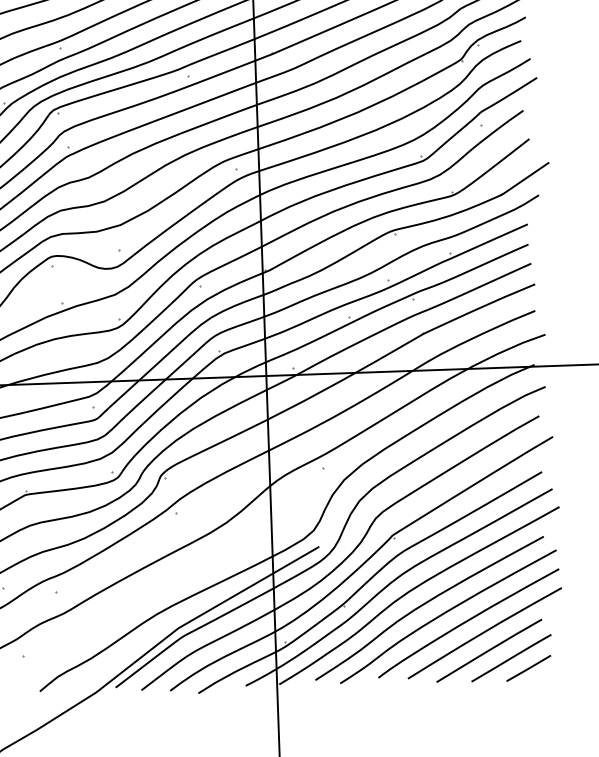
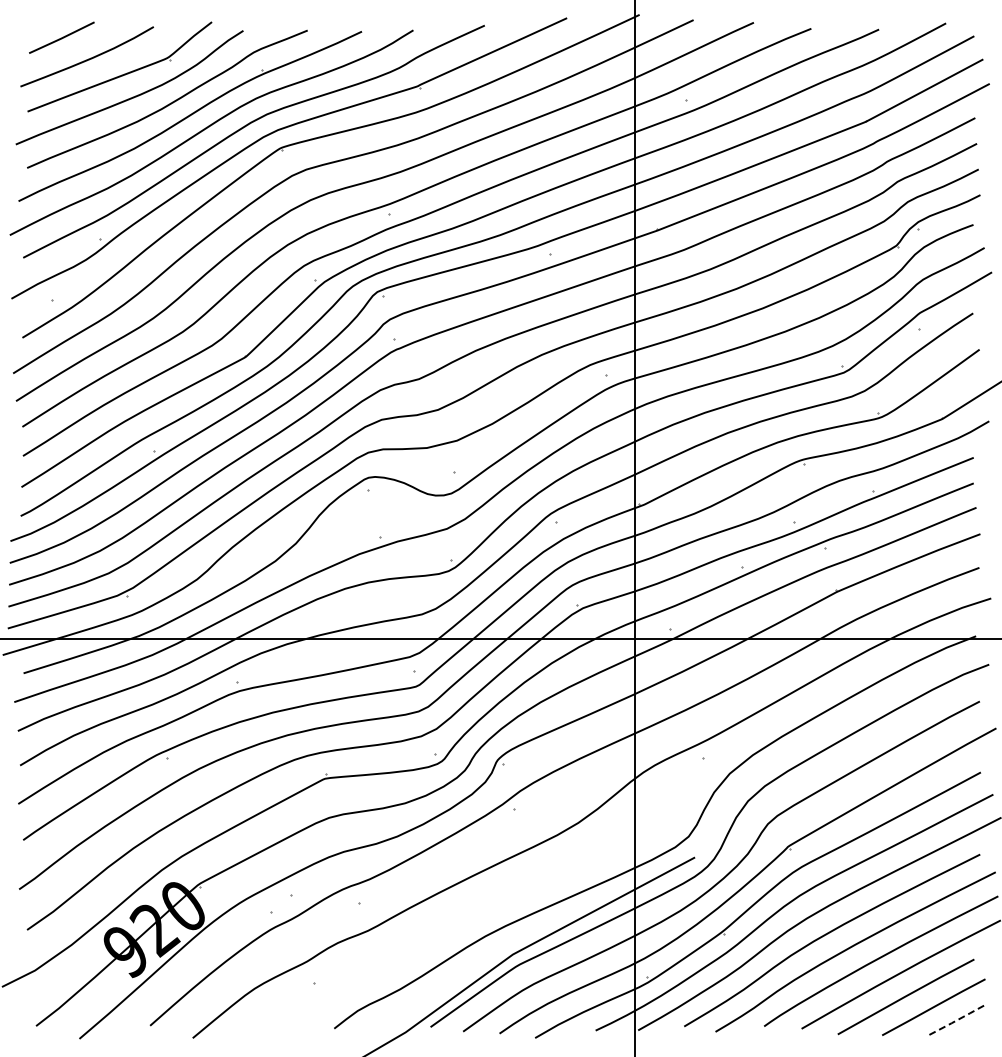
line: (528, 668) -> (955, 1021), solid -> dashed

